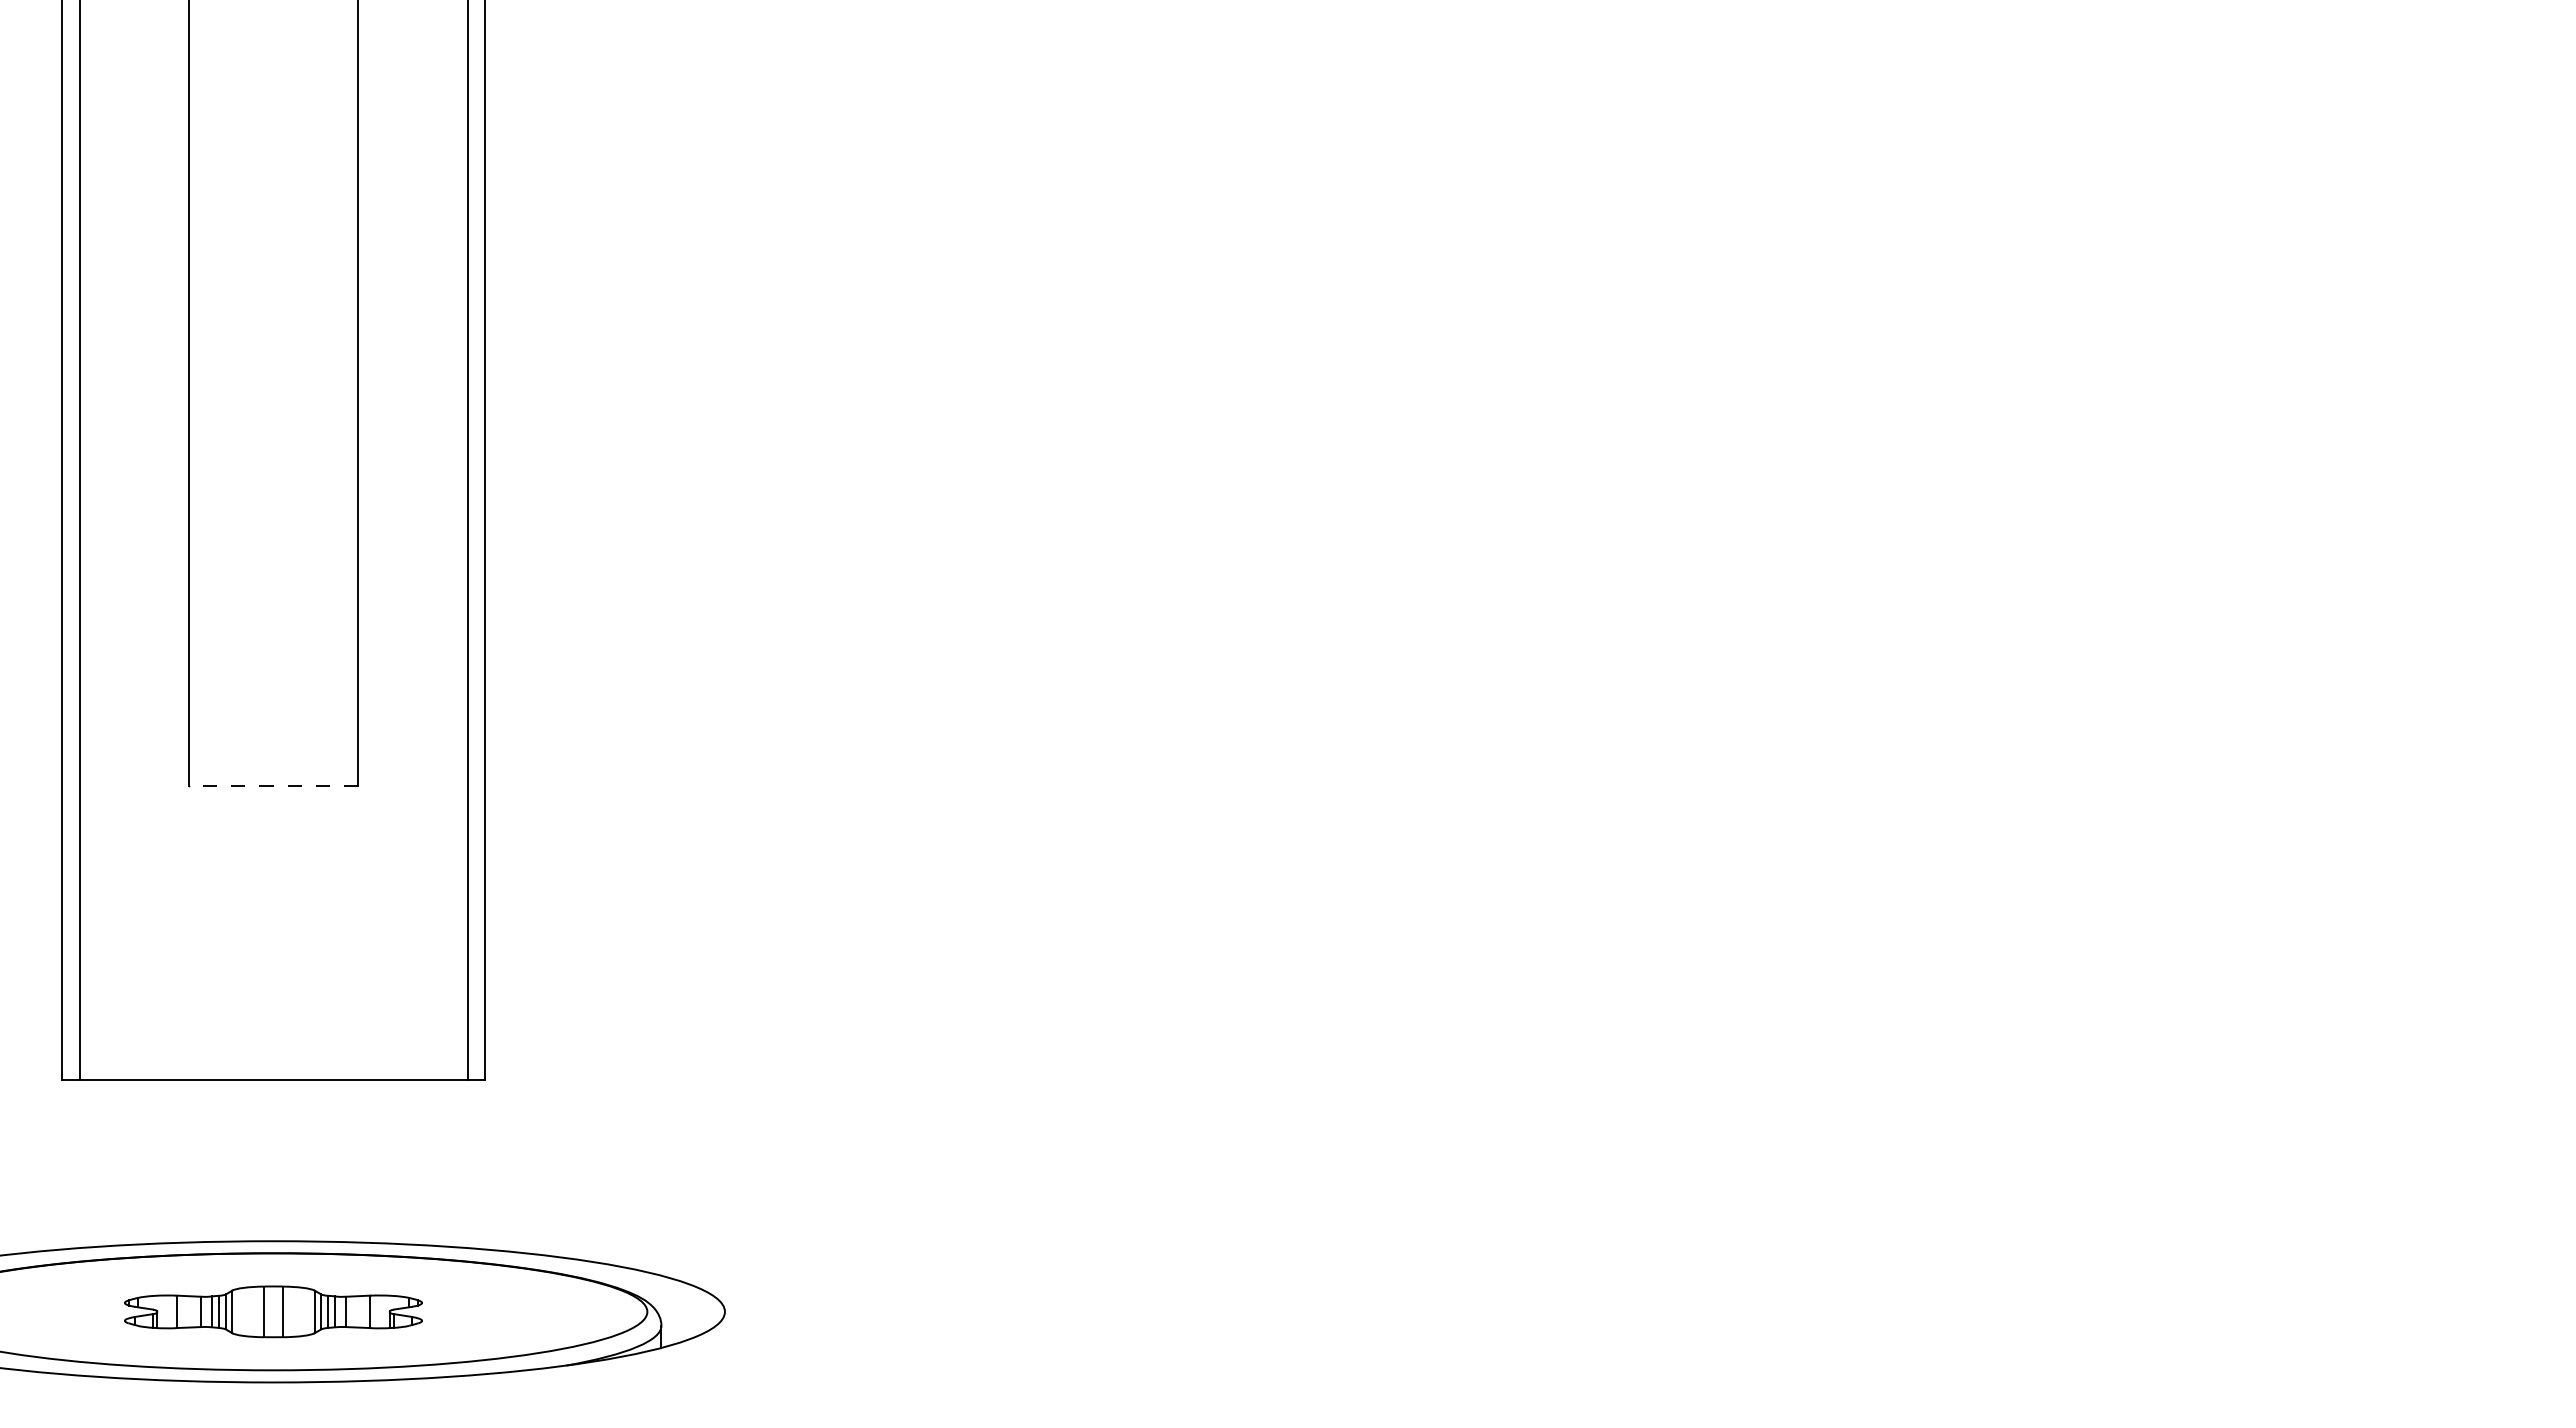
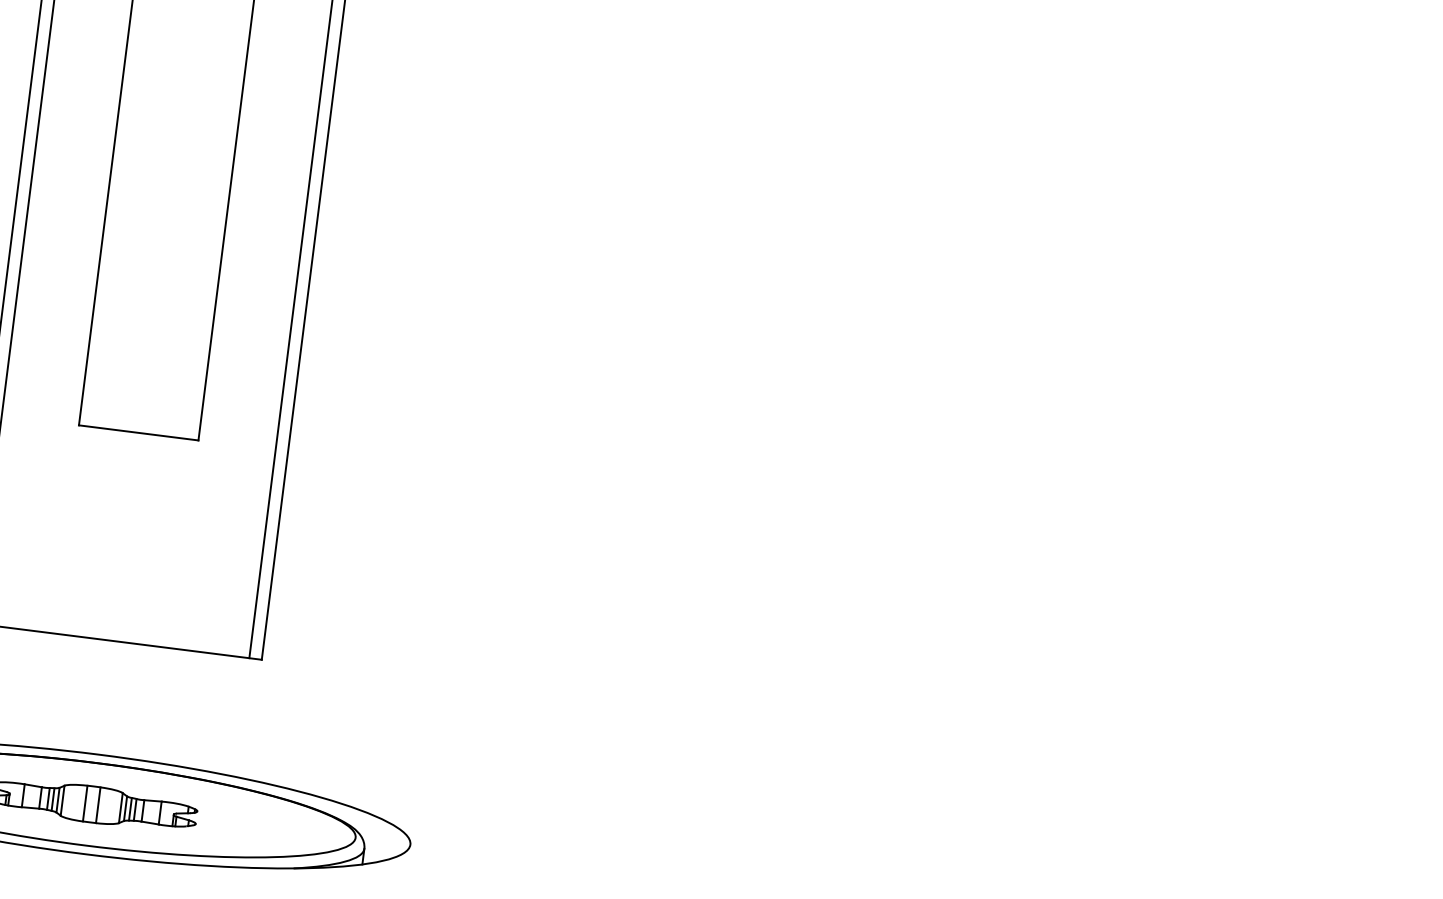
line: (273, 785) -> (138, 432), dashed -> solid

